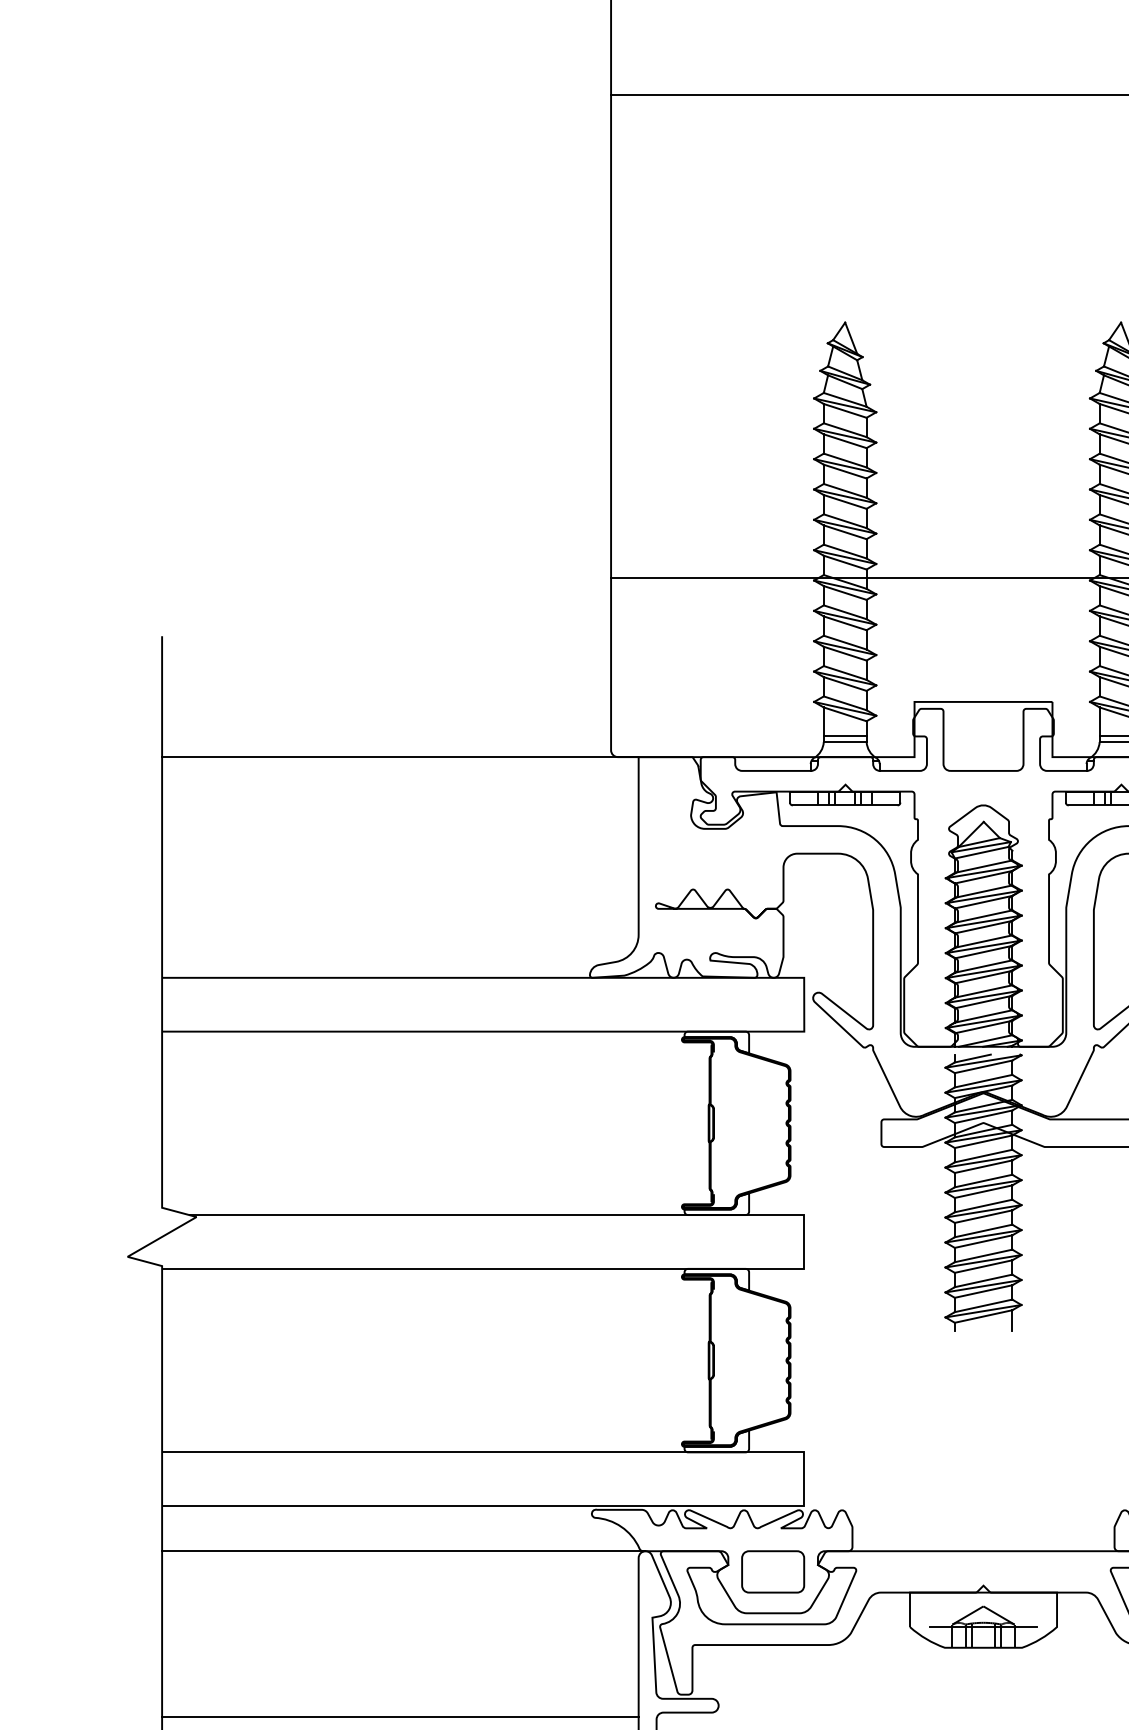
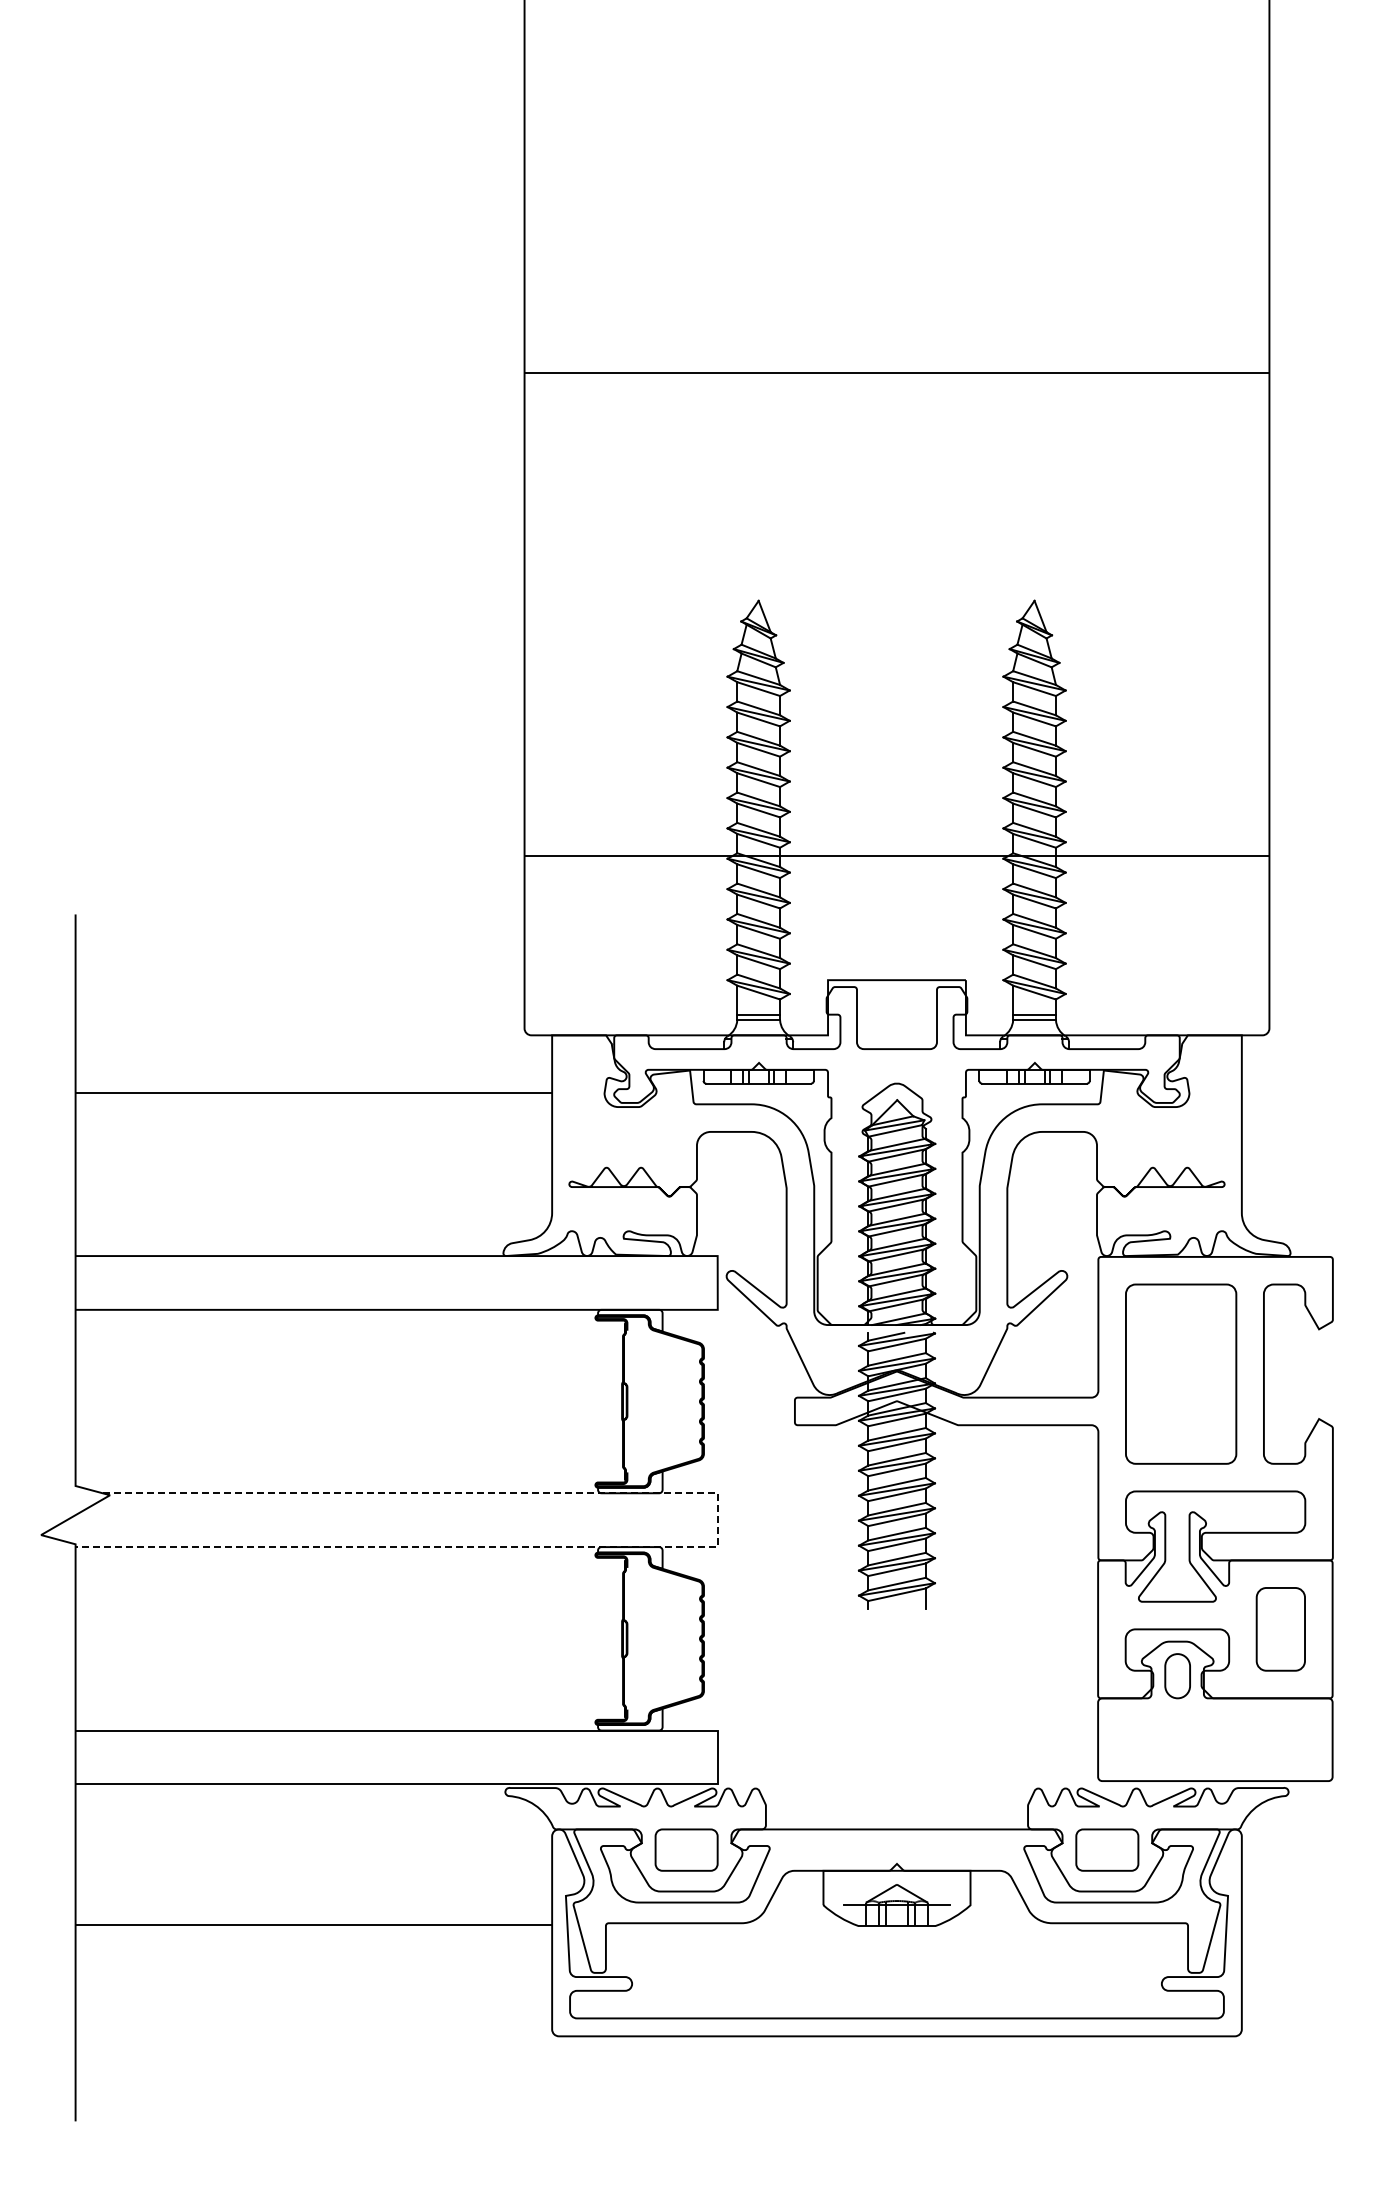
line: (400, 757) -> (313, 1093), moved
line: (804, 1256) -> (717, 1534), solid -> dashed
line: (403, 1551) -> (316, 1829), removed
line: (400, 1716) -> (313, 1924), moved

